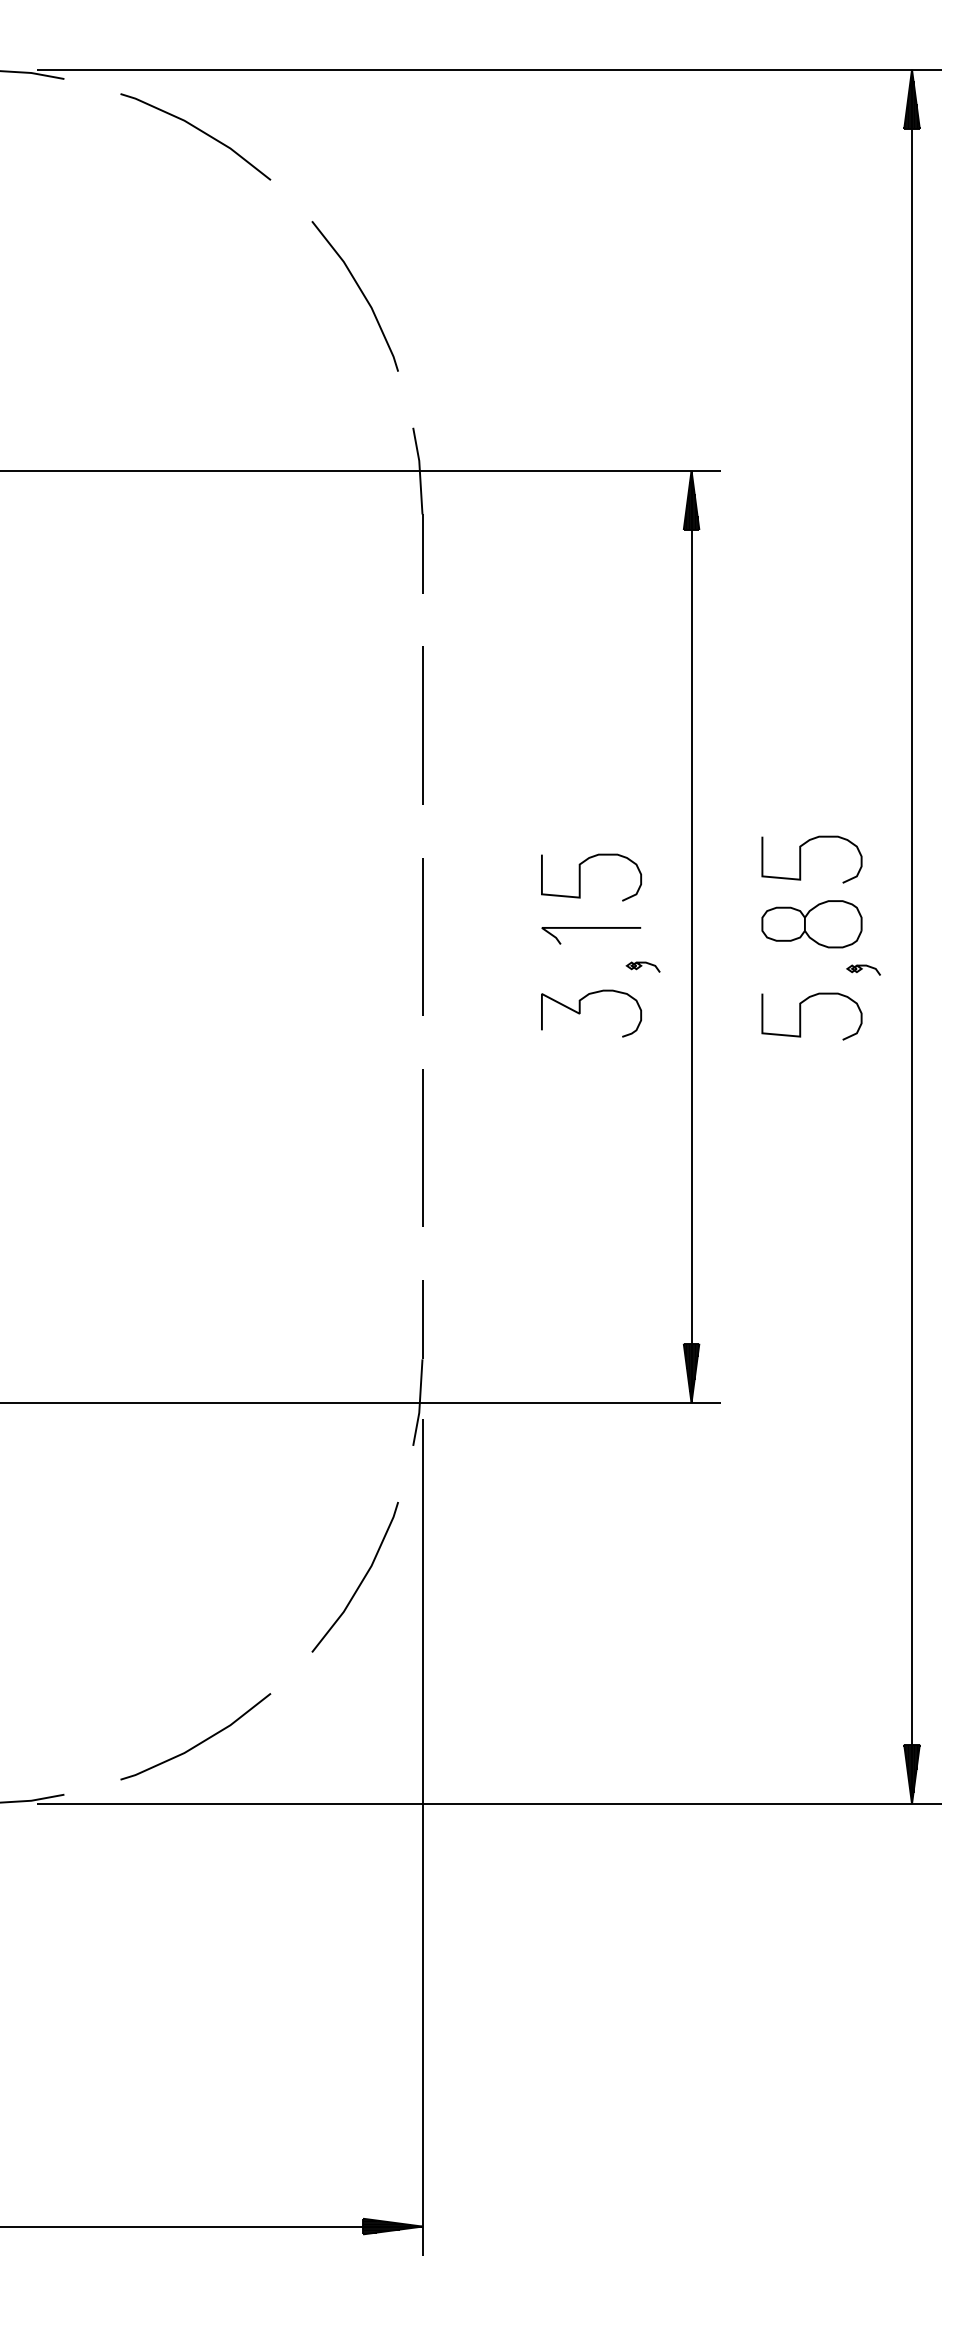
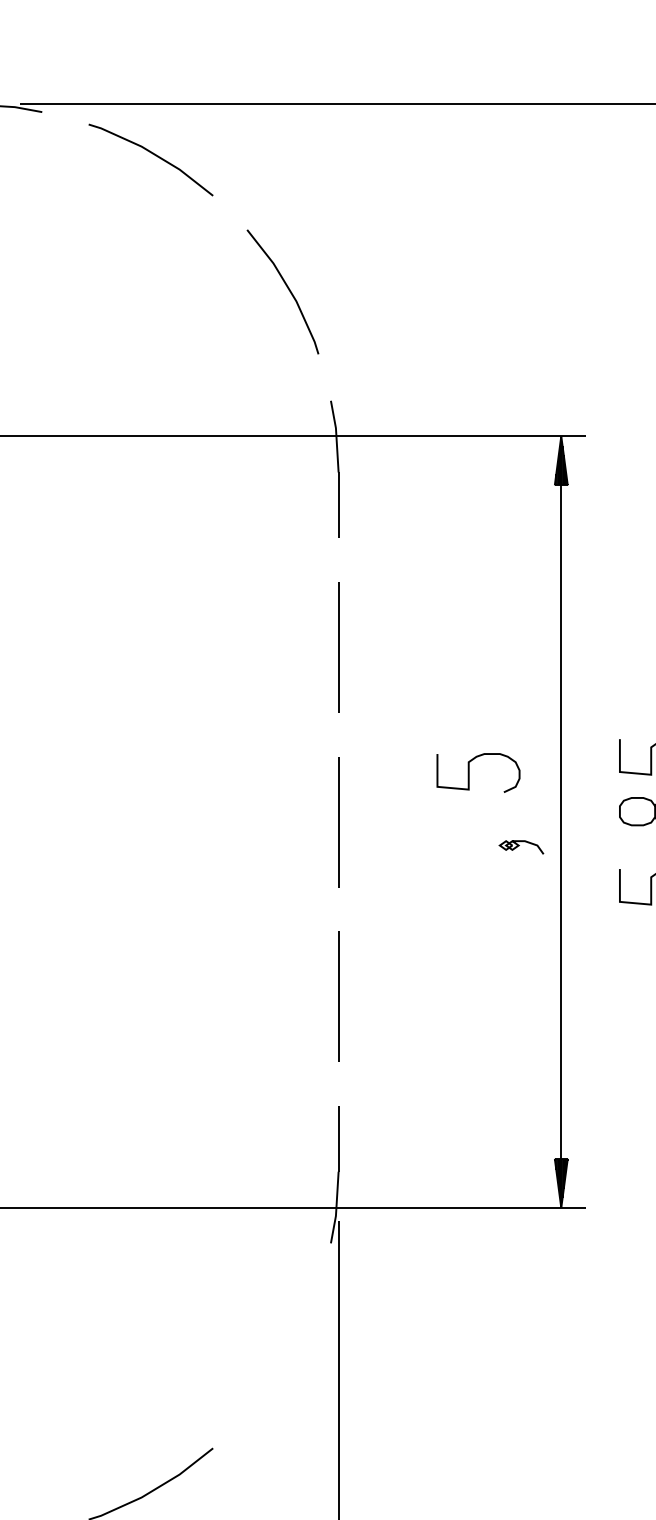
line: (591, 928) -> (478, 815), removed
part: (642, 966) -> (520, 846), size x1.6
curve: (580, 1013) -> (469, 885), removed
line: (361, 1580) -> (288, 1354), removed

